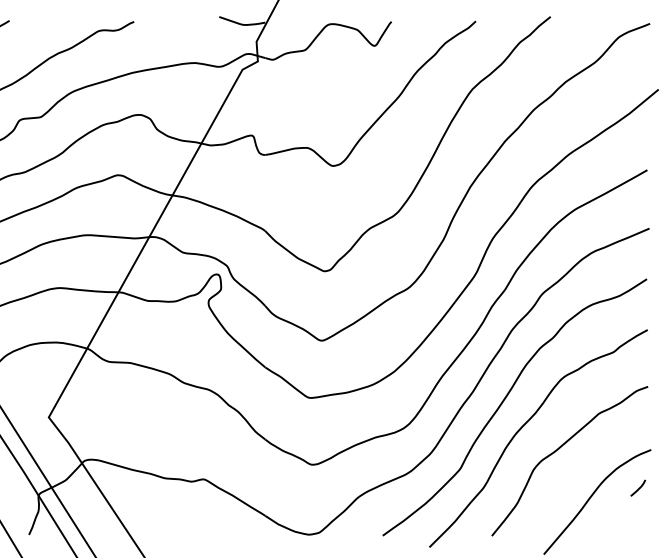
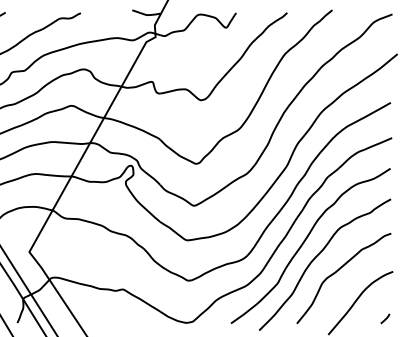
line: (638, 487) -> (385, 318), moved

